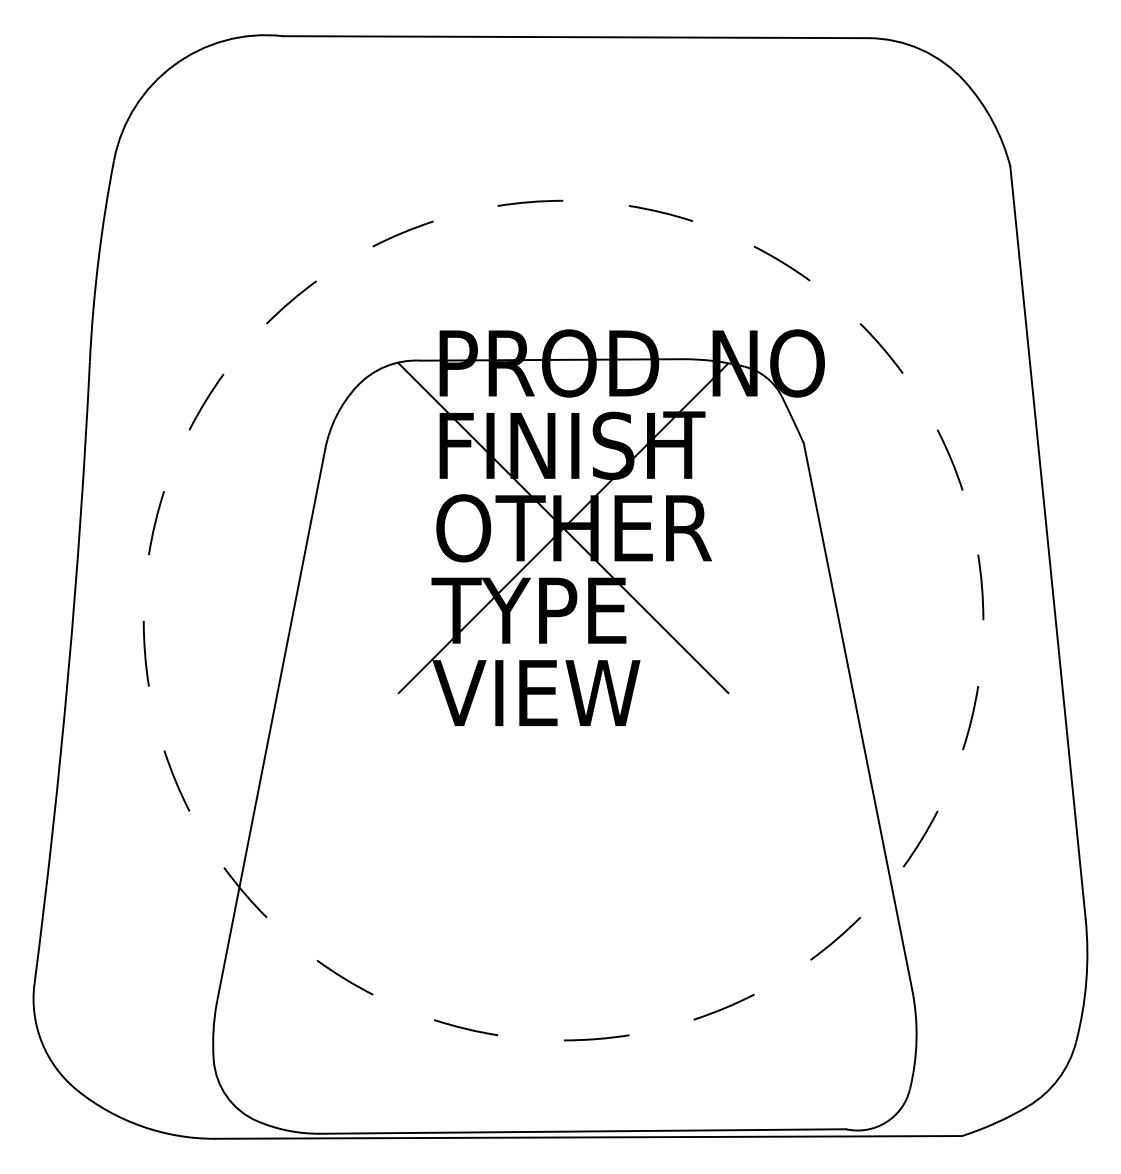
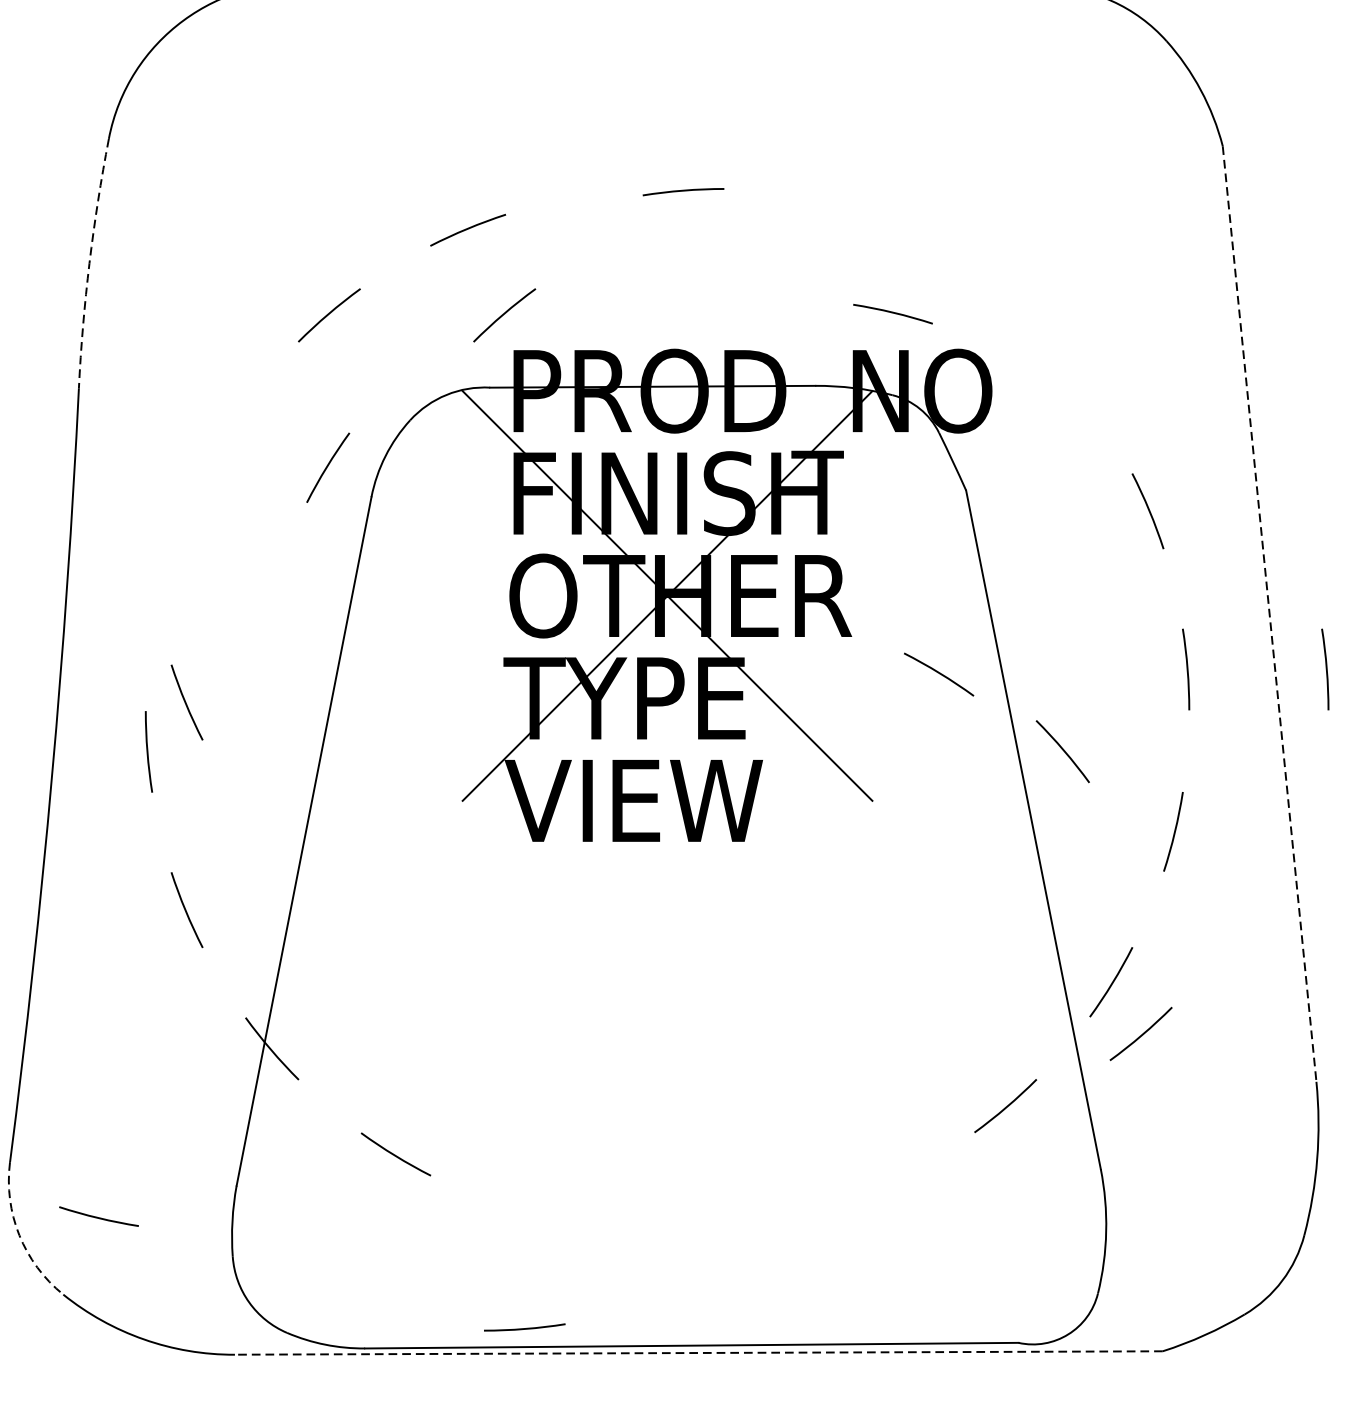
arc: (530, 202) -> (683, 191), moved
arc: (661, 213) -> (893, 314), moved
arc: (98, 260) -> (89, 263), solid -> dashed
arc: (781, 262) -> (938, 673), moved
arc: (432, 302) -> (504, 315), added
arc: (881, 348) -> (1062, 751), moved
arc: (206, 401) -> (328, 467), moved
arc: (156, 523) -> (161, 590), removed
line: (1048, 543) -> (1270, 614), solid -> dashed
arc: (1093, 587) -> (1326, 669), added
arc: (176, 613) -> (186, 701), added
arc: (945, 880) -> (1142, 1033), added
arc: (723, 1007) -> (866, 1191), removed
arc: (465, 1027) -> (98, 1216), moved
arc: (596, 1038) -> (524, 1328), moved
arc: (42, 1042) -> (19, 1235), solid -> dashed
line: (588, 1137) -> (698, 1353), solid -> dashed

